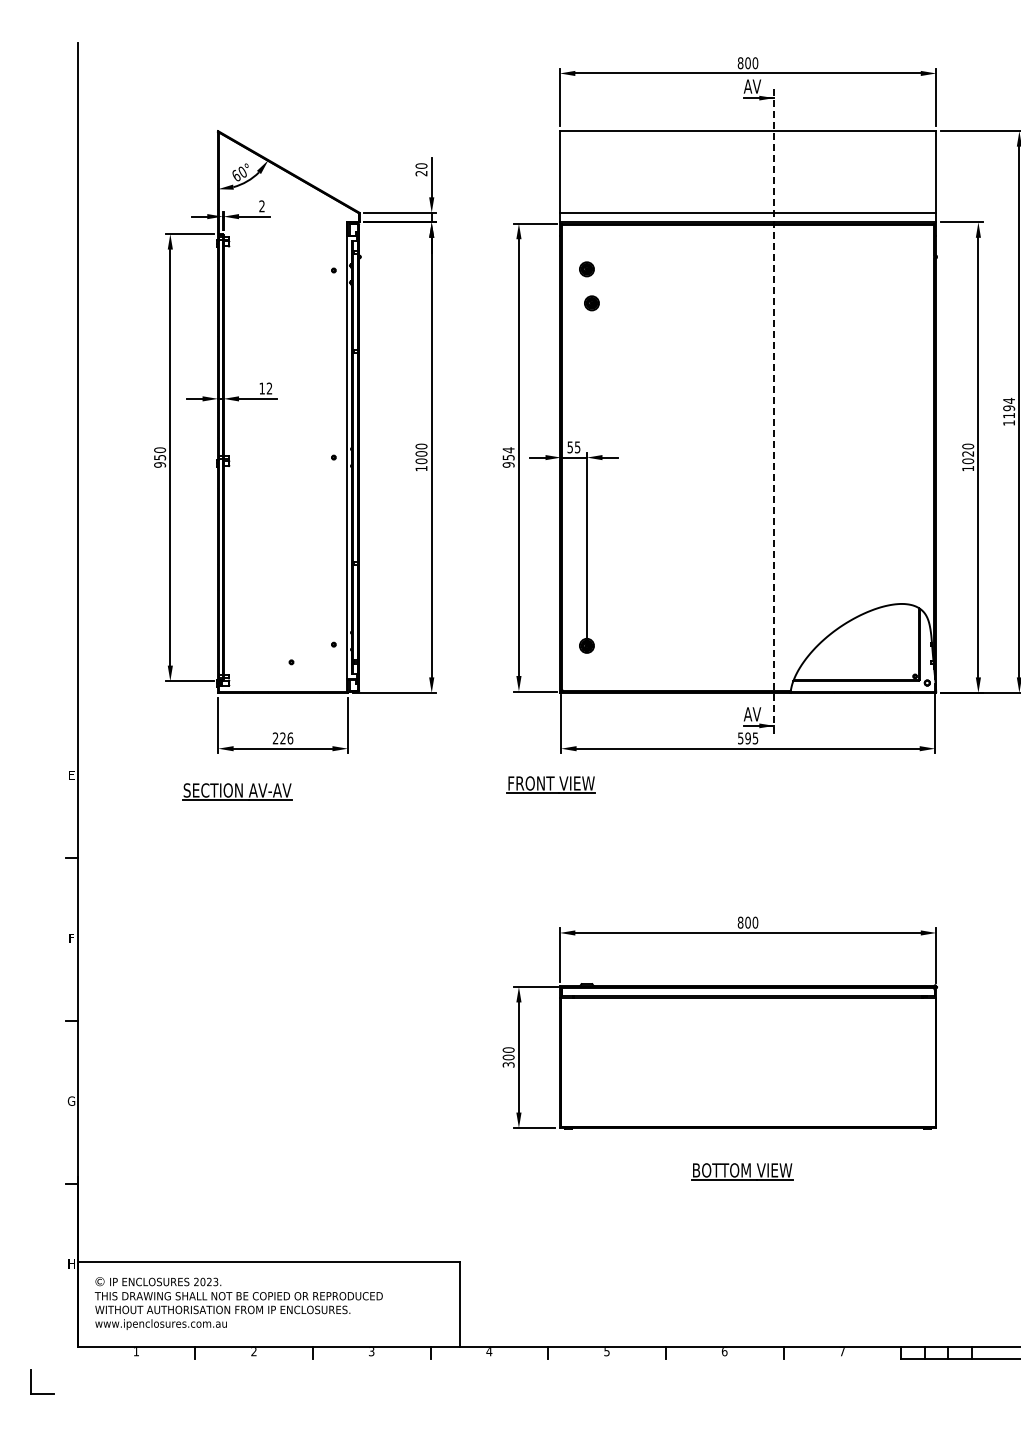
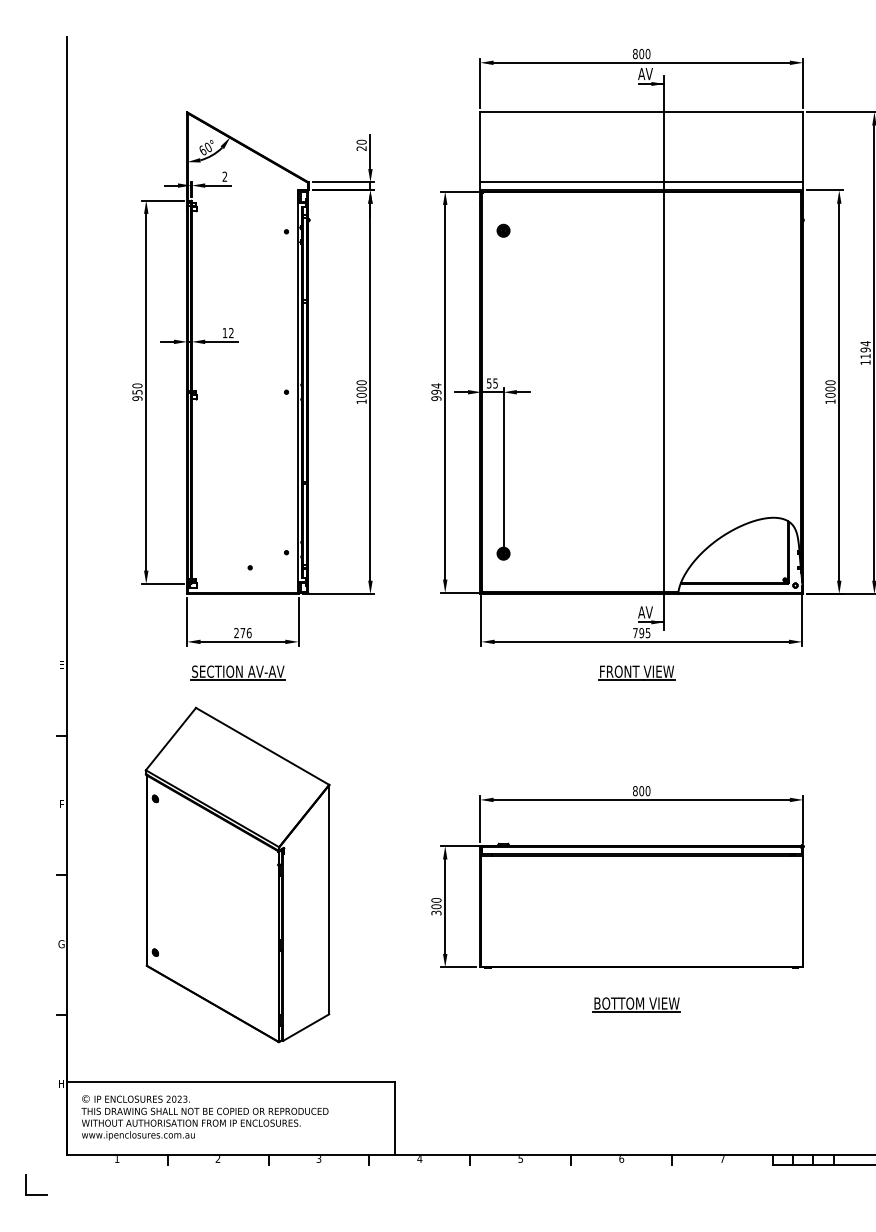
part: (591, 303) -> (507, 260), removed
line: (774, 412) -> (664, 353), dashed -> solid
text: (968, 453) -> (830, 388), 1020 -> 1000
text: (508, 457) -> (436, 392), 954 -> 994
text: (282, 738) -> (242, 633), 226 -> 276
text: (740, 738) -> (635, 633), 595 -> 795
part: (550, 784) -> (636, 672), moved
part: (237, 791) -> (238, 672), moved
part: (276, 1020) -> (237, 874), added

